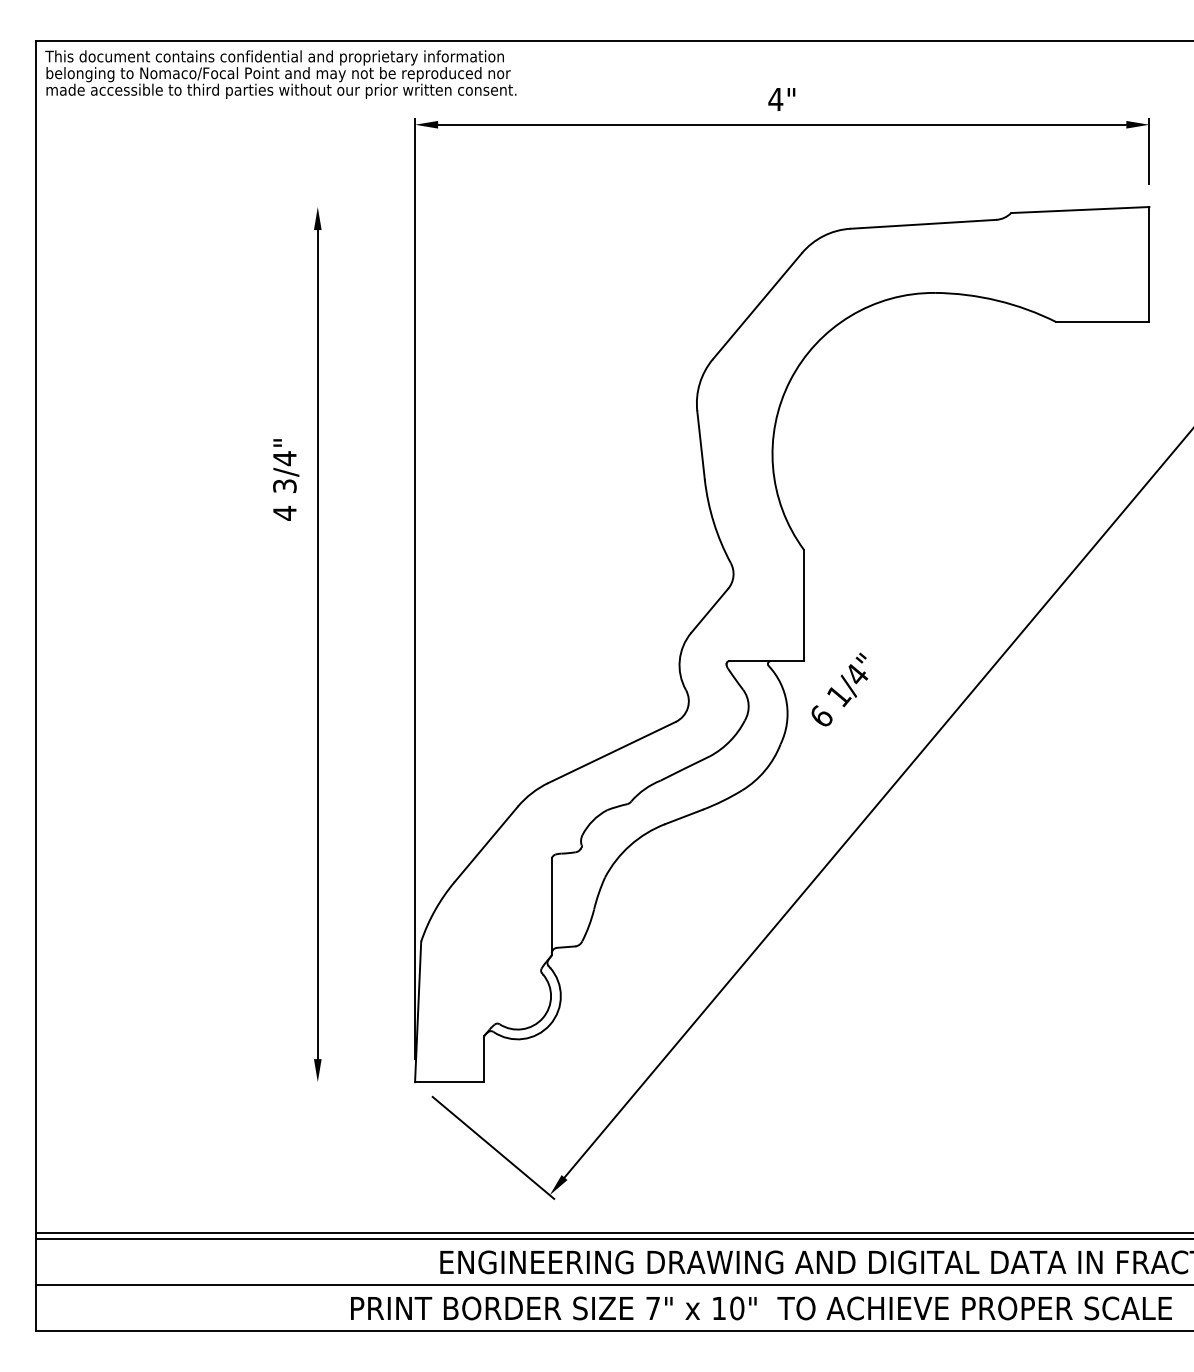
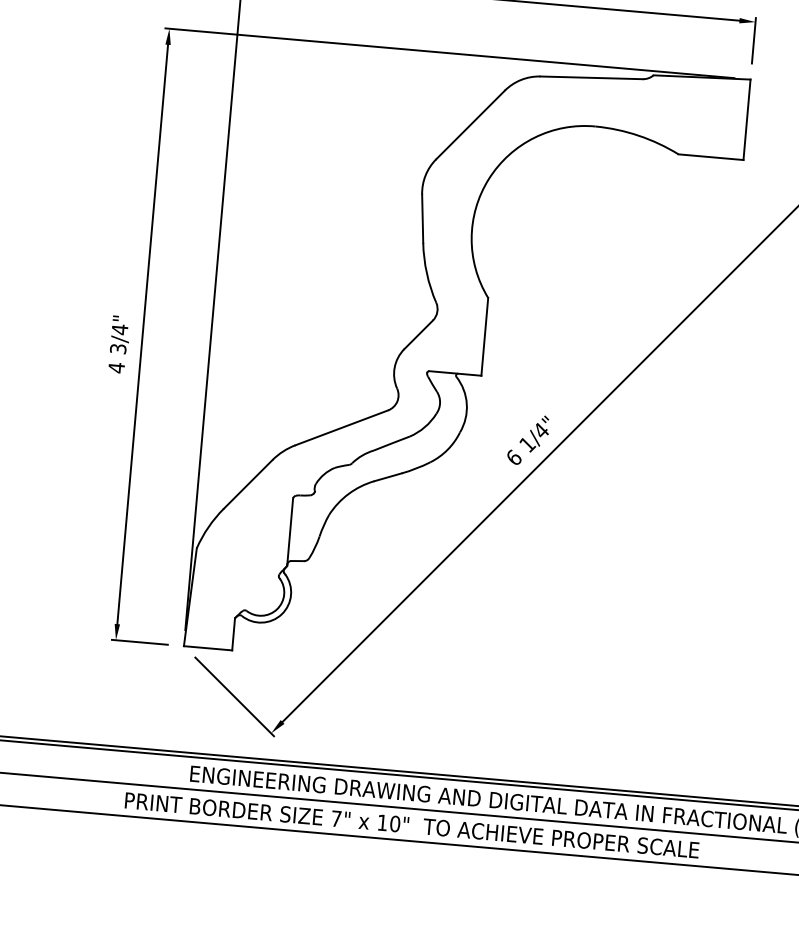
line: (719, 207) -> (450, 53), added
text: (286, 479) -> (119, 344), moved
text: (839, 689) -> (528, 439), moved
line: (352, 1082) -> (140, 642), added

